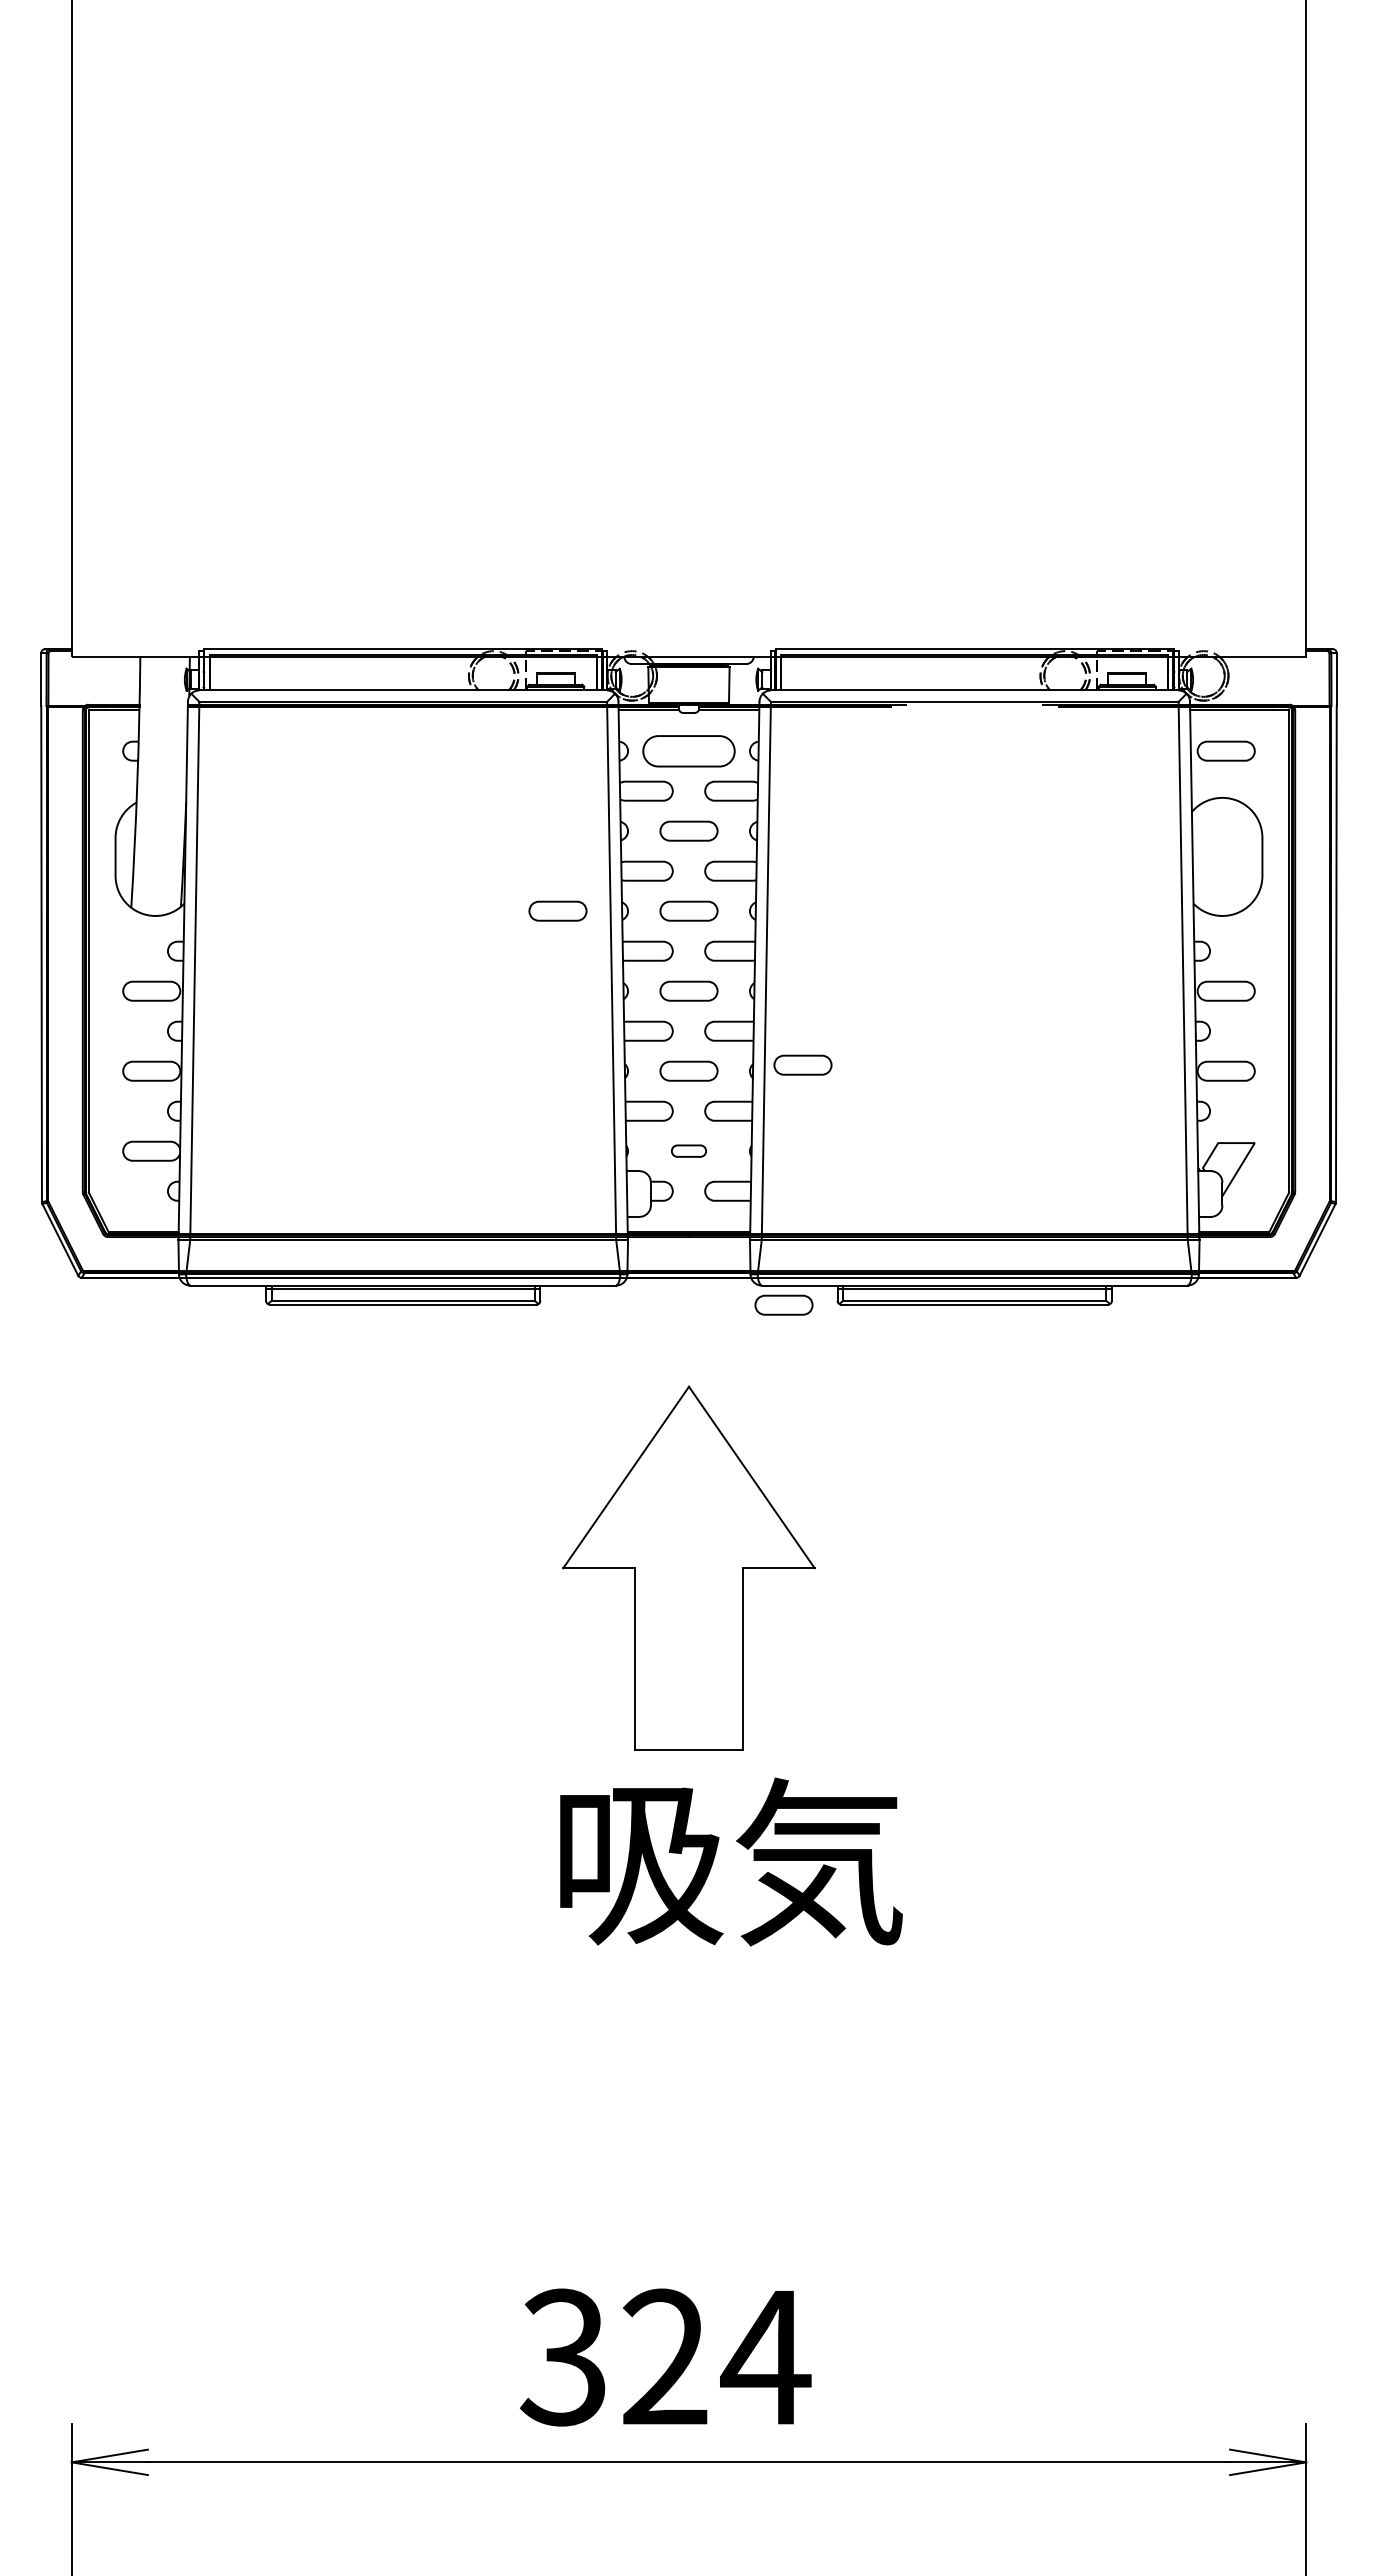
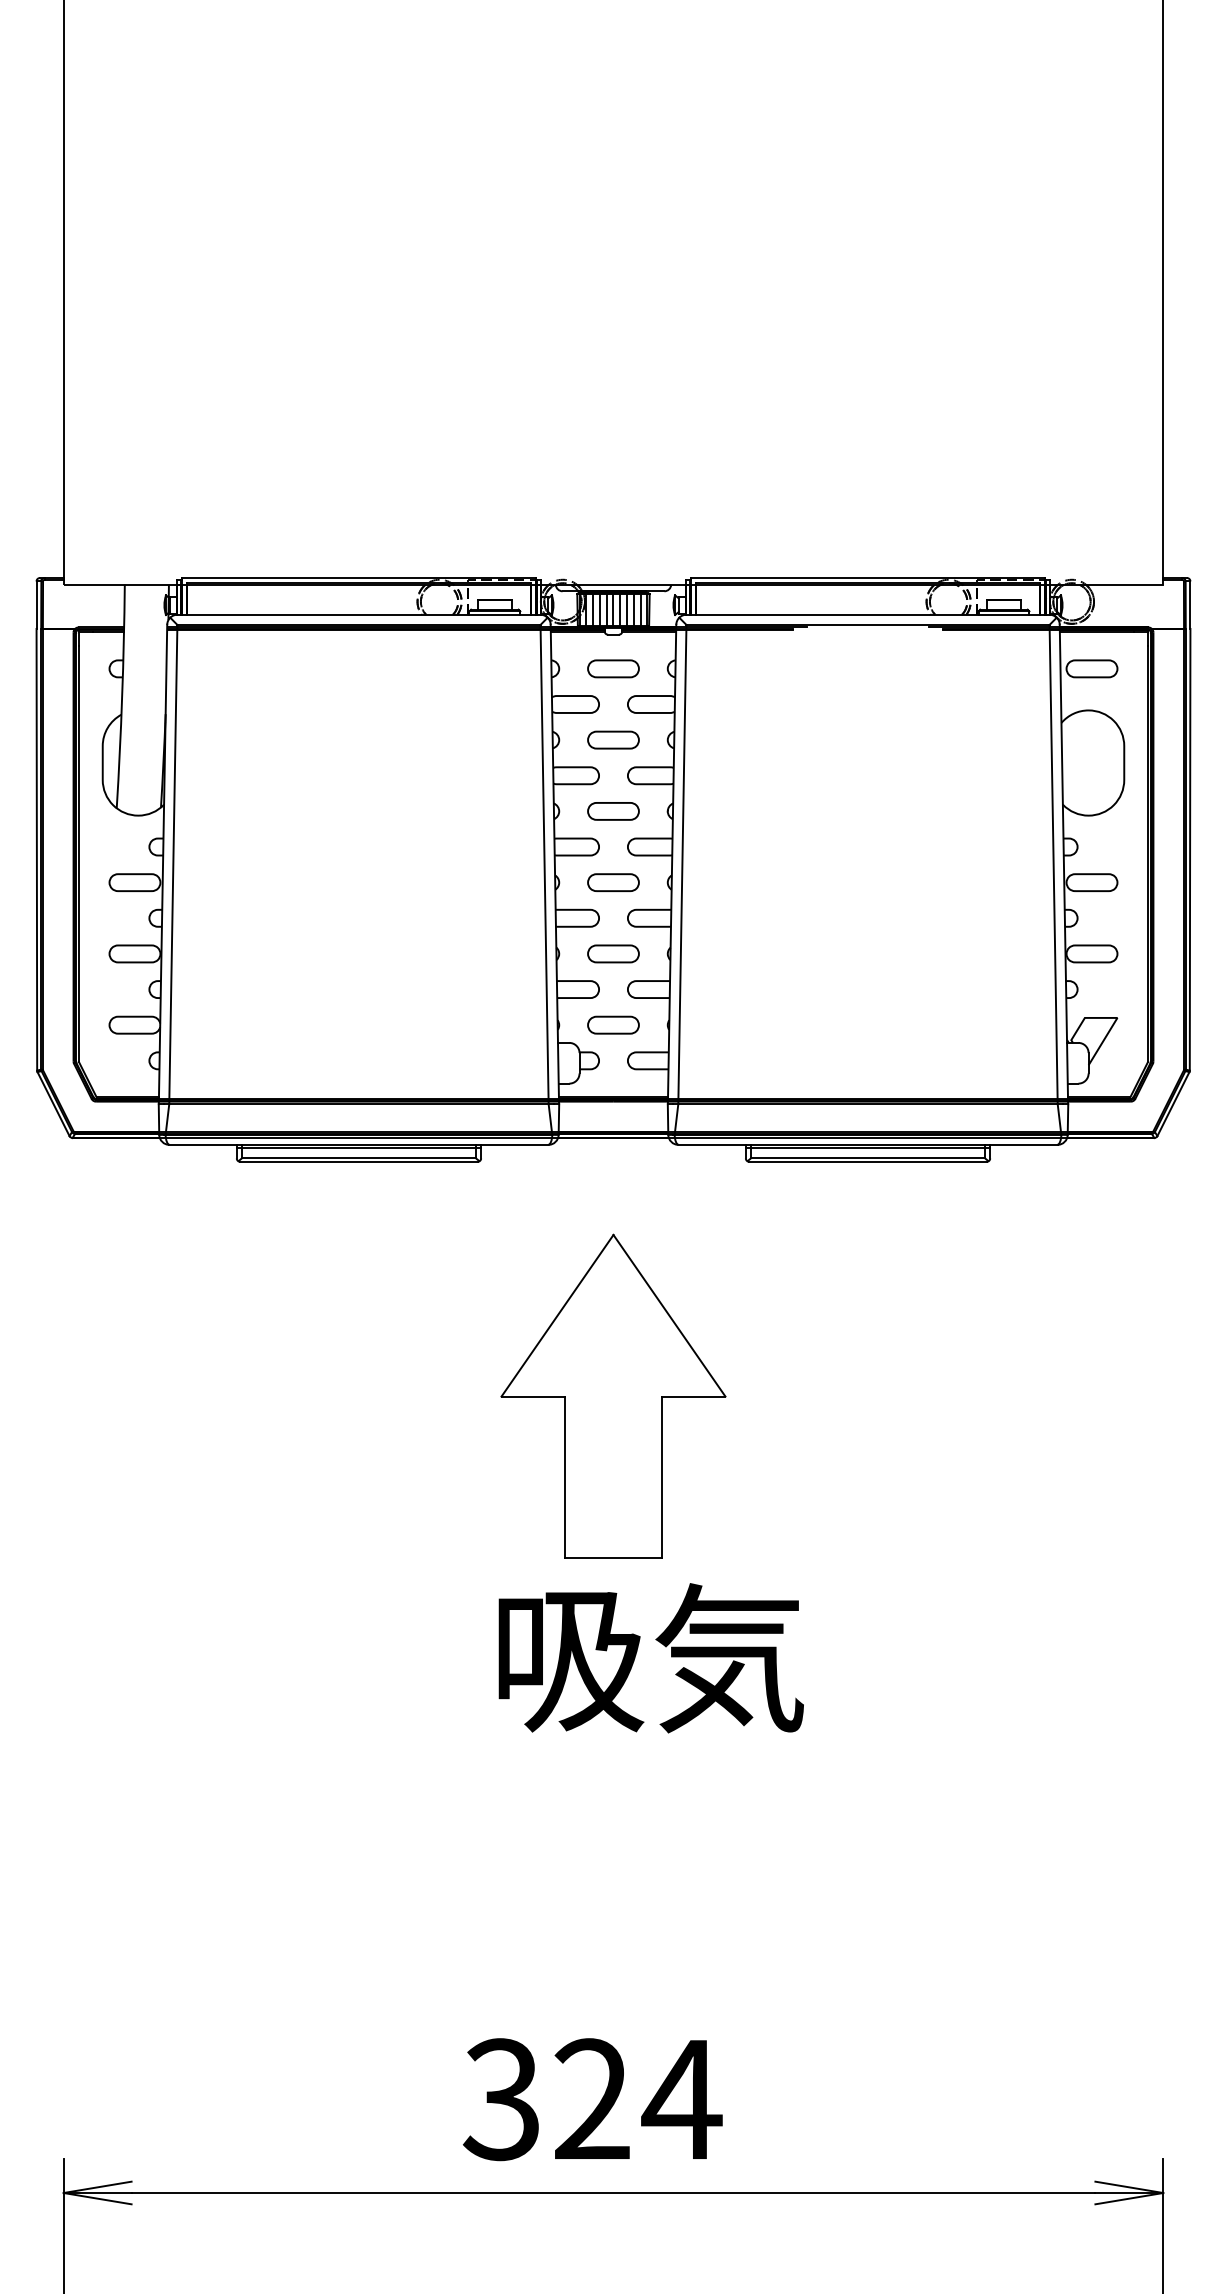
hatch: (688, 684) -> (613, 609), added
part: (688, 750) -> (613, 668), size x0.62
part: (557, 910) -> (496, 810), removed
part: (802, 1064) -> (714, 947), removed
part: (688, 1150) -> (613, 1024), size x1.67
part: (783, 1304) -> (697, 1161), removed

